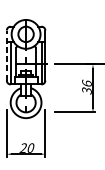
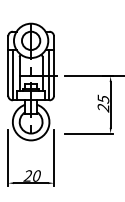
line: (7, 55) -> (8, 66), dashed -> solid
text: (87, 87) -> (103, 103), 36 -> 25

